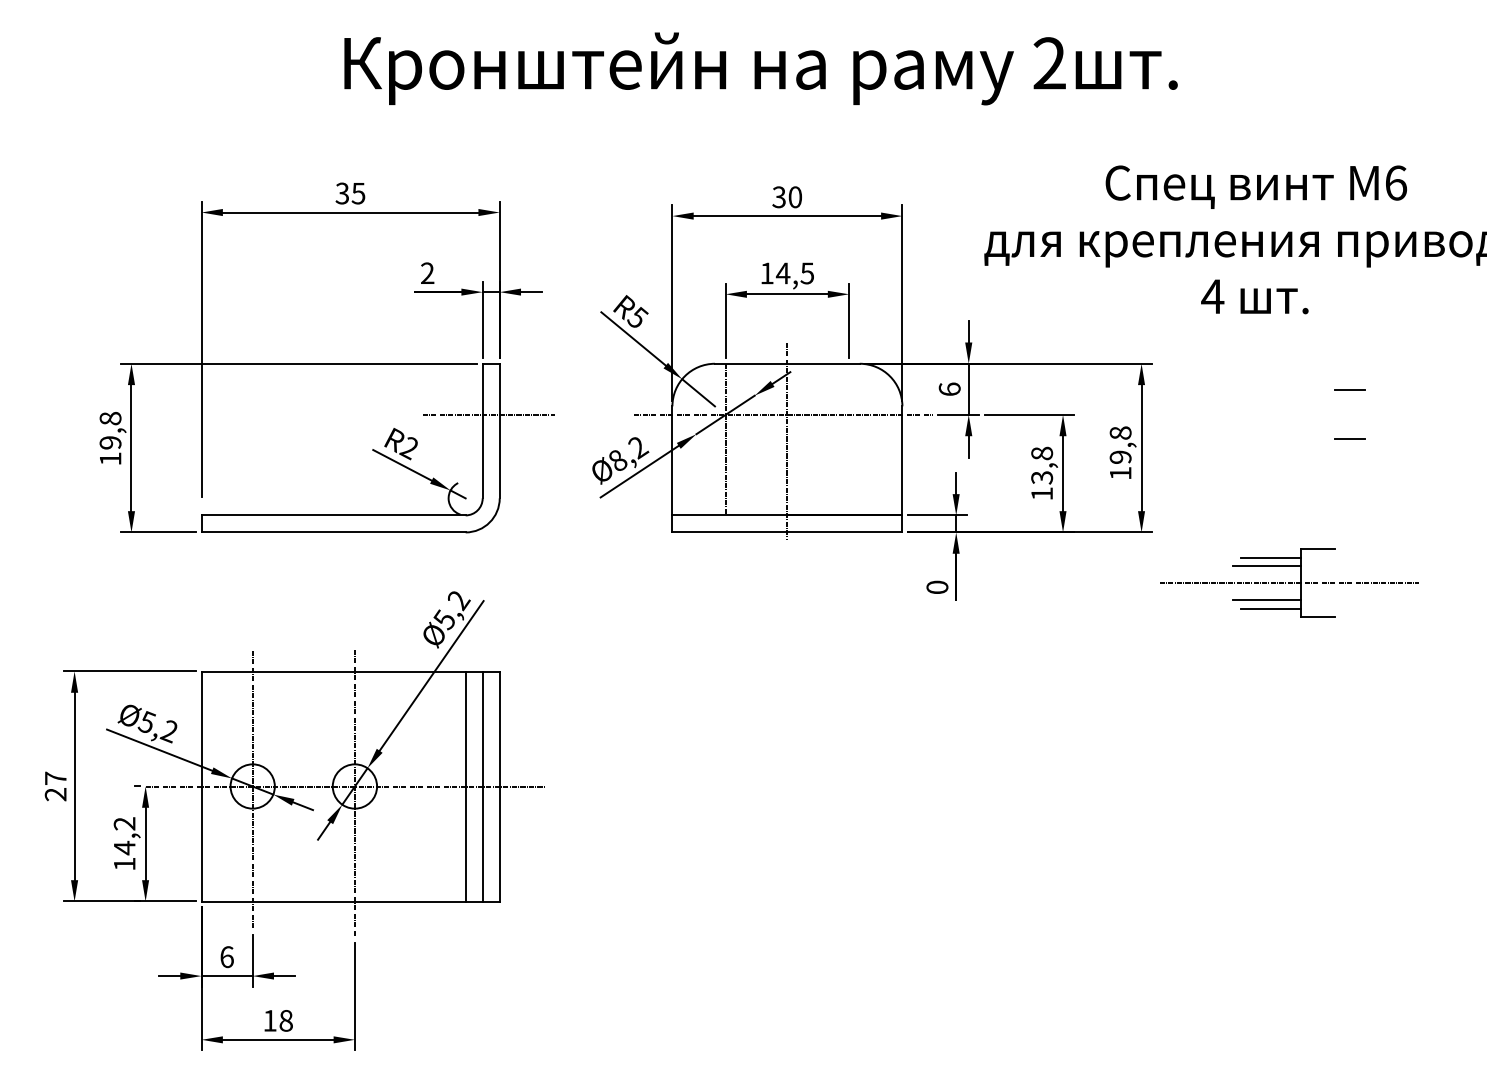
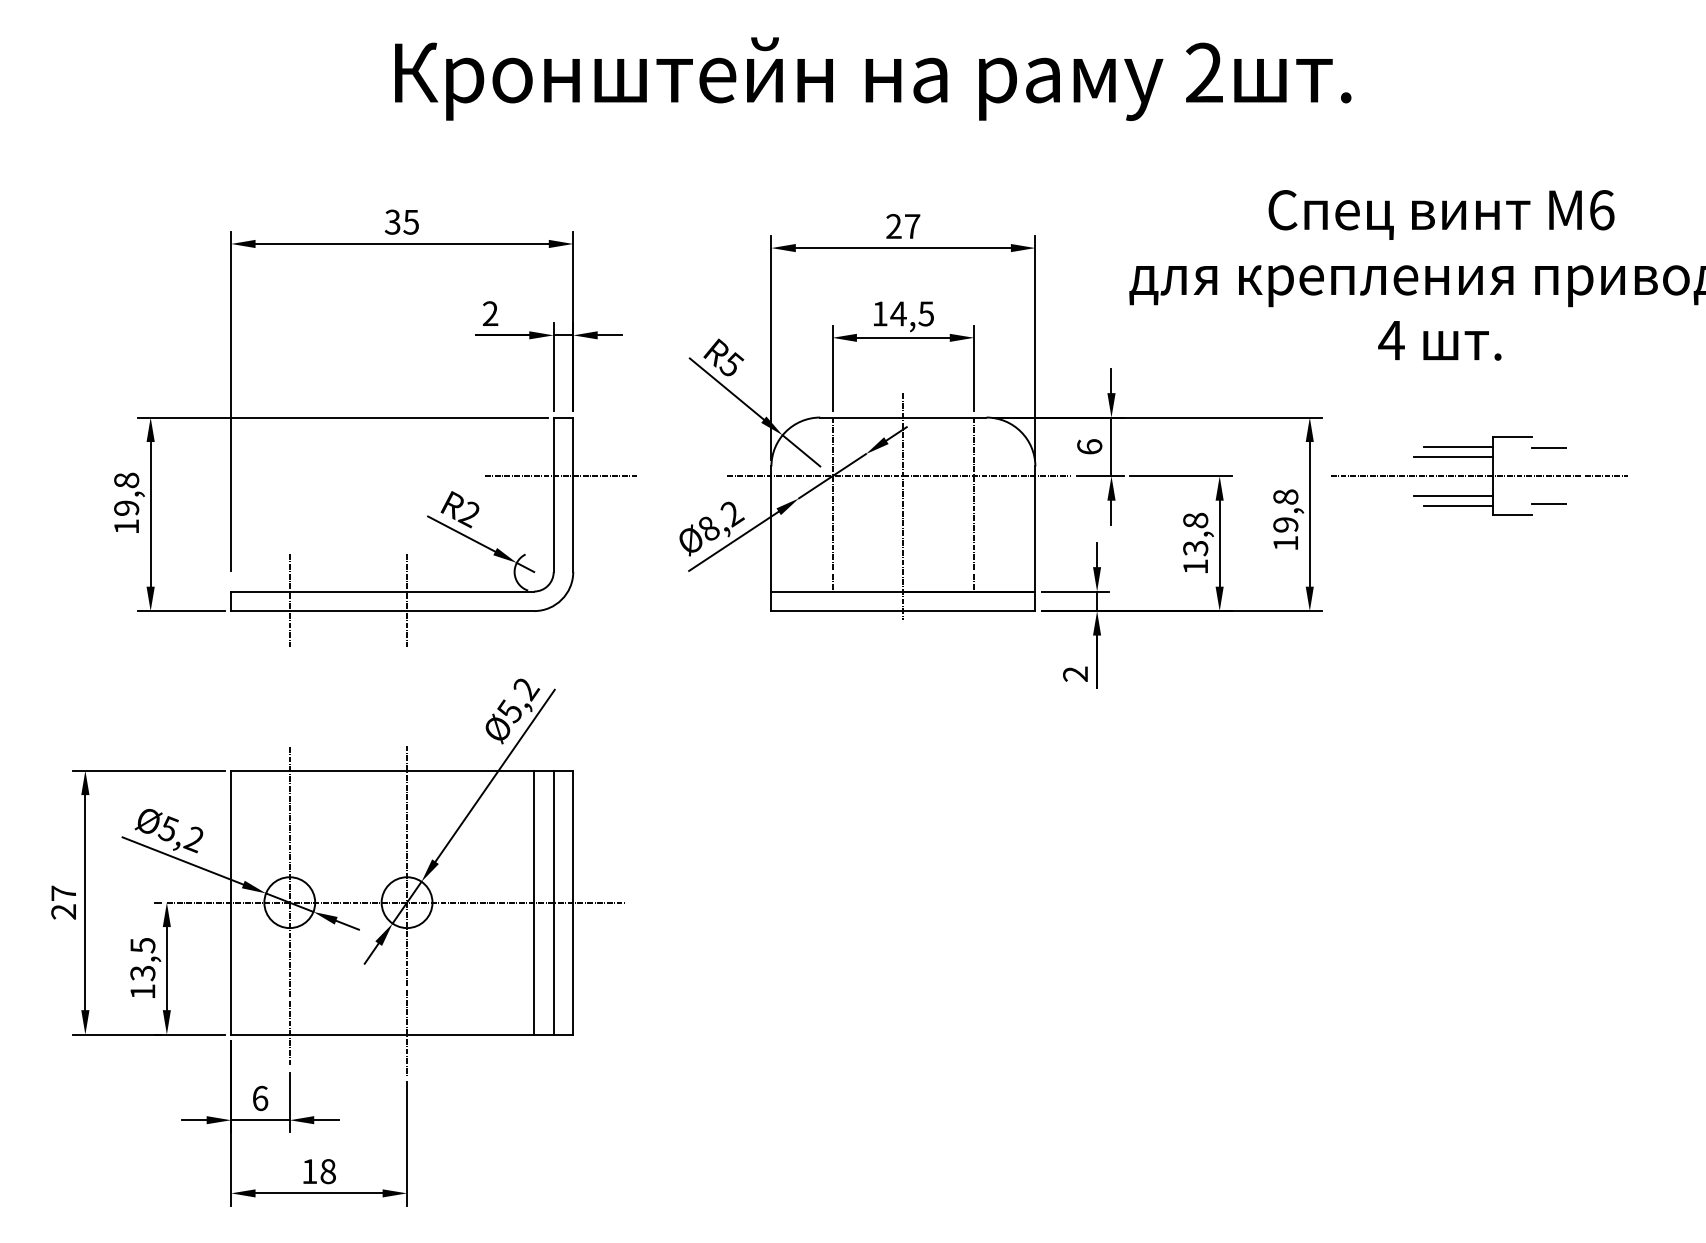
text: (787, 197) -> (903, 226), 30 -> 27
line: (849, 439) -> (974, 504), added
line: (252, 523) -> (289, 600), added
line: (355, 523) -> (407, 600), added
part: (1289, 582) -> (1479, 475), moved
text: (937, 586) -> (1075, 673), 0 -> 2
text: (124, 836) -> (142, 959), 14,2 -> 13,5

